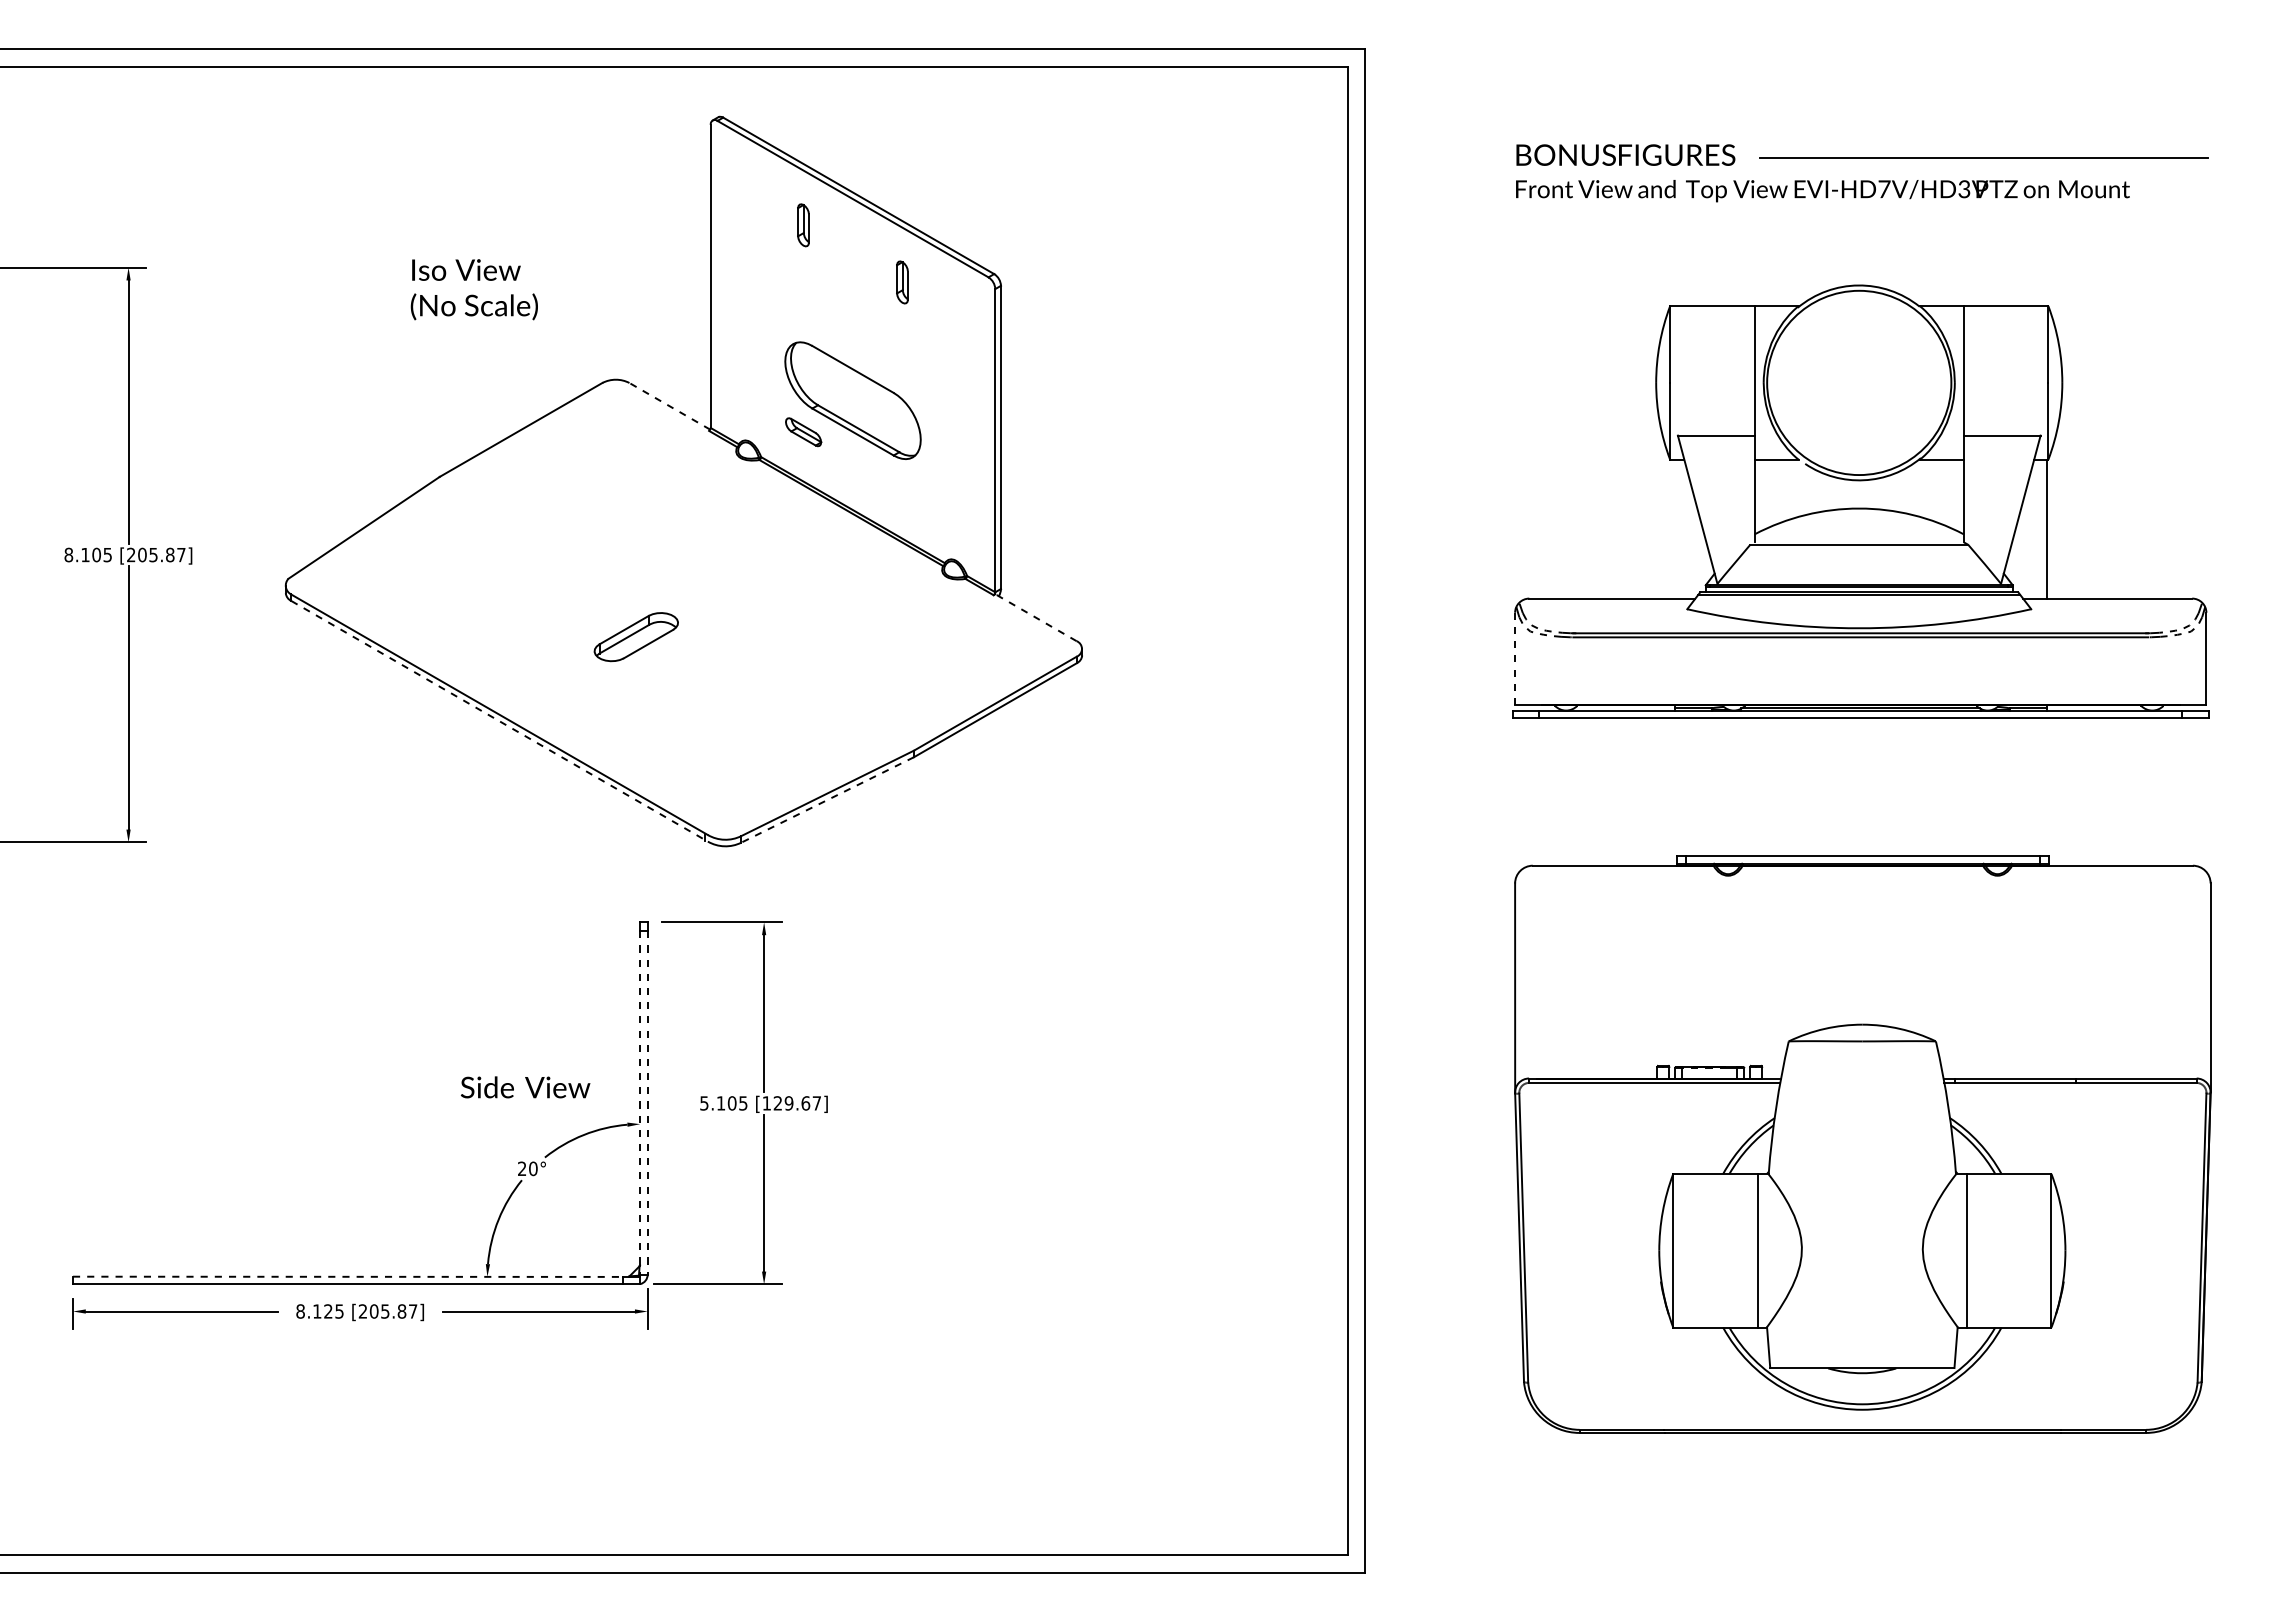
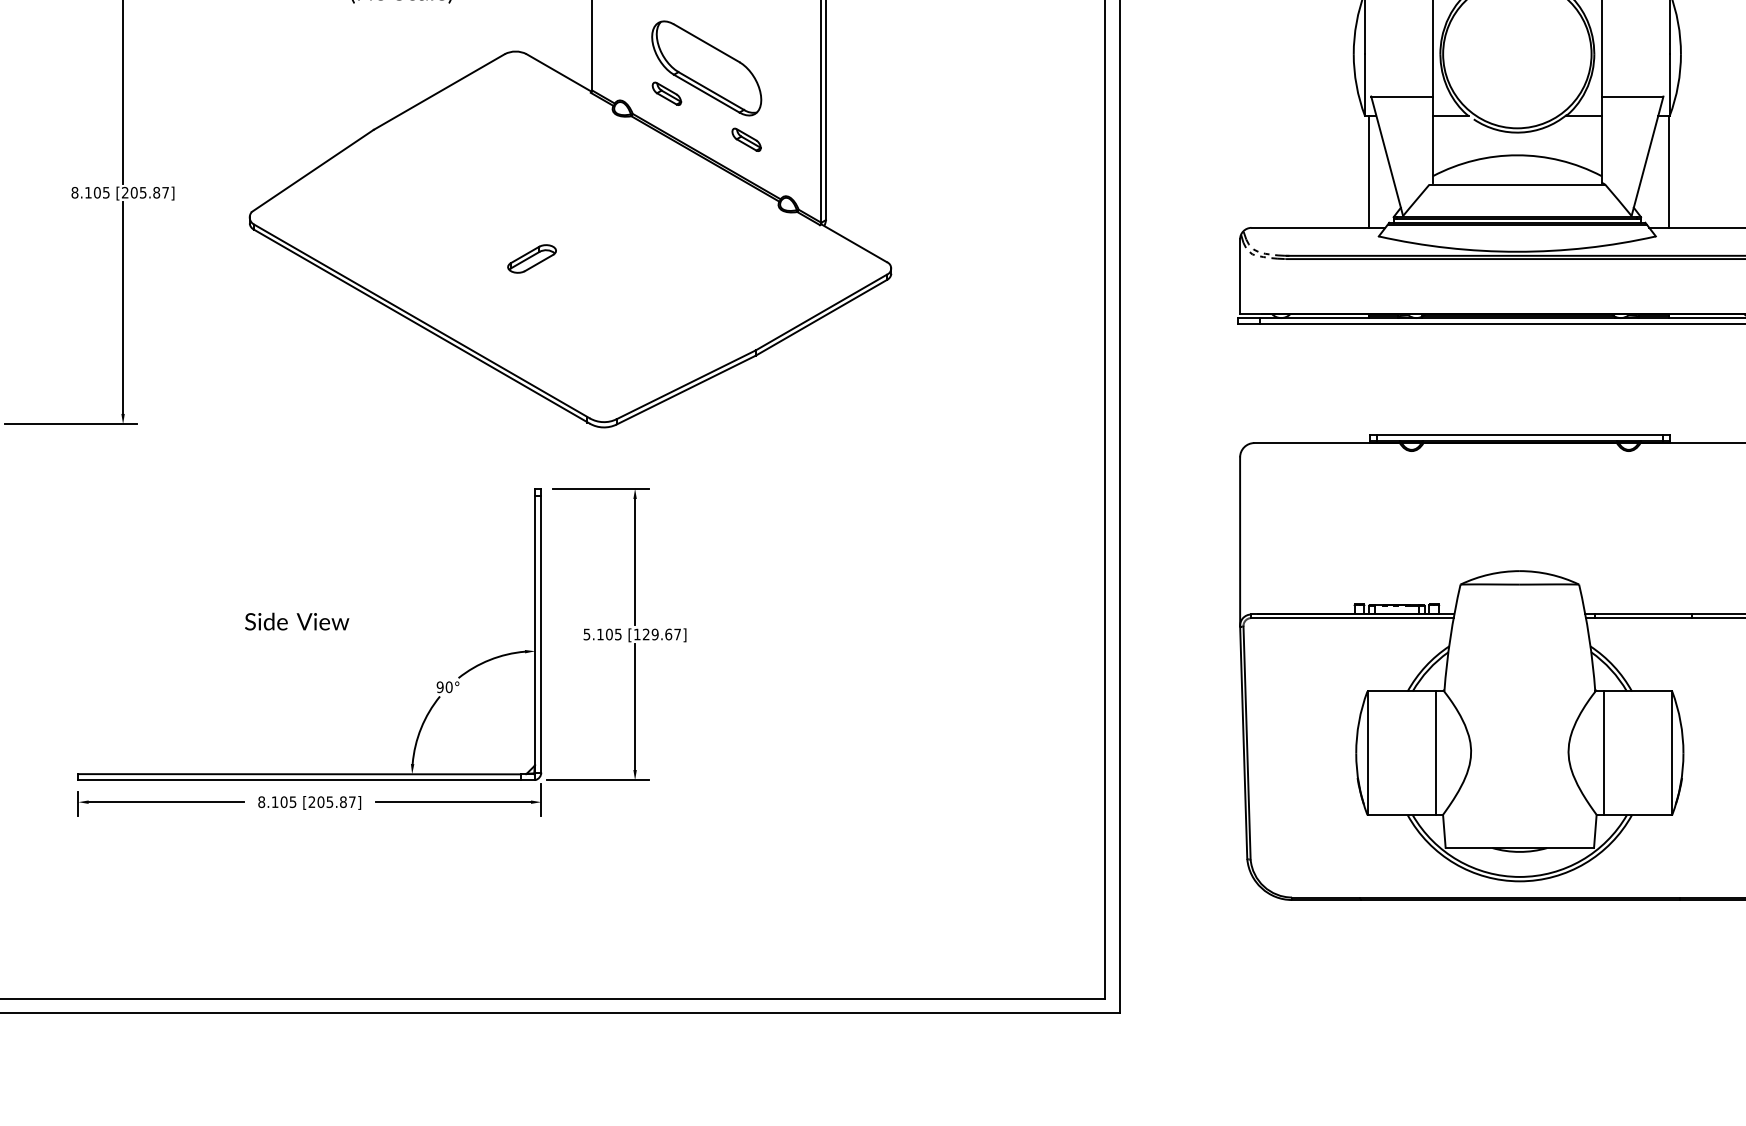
line: (669, 406) -> (558, 73), dashed -> solid
part: (902, 489) -> (746, 139), added
line: (1674, 528) -> (1368, 171), added
line: (1035, 617) -> (853, 243), dashed -> solid
part: (635, 637) -> (531, 259), size x0.71
line: (1515, 659) -> (1240, 276), dashed -> solid
line: (500, 721) -> (422, 326), dashed -> solid
line: (827, 800) -> (686, 390), dashed -> solid
text: (525, 1087) -> (297, 621), moved
line: (640, 1103) -> (535, 634), dashed -> solid
line: (647, 1103) -> (541, 634), dashed -> solid
text: (521, 1168) -> (439, 686), 20° -> 90°
line: (347, 1276) -> (299, 773), dashed -> solid
text: (328, 1311) -> (284, 802), 8.125 -> 8.105

